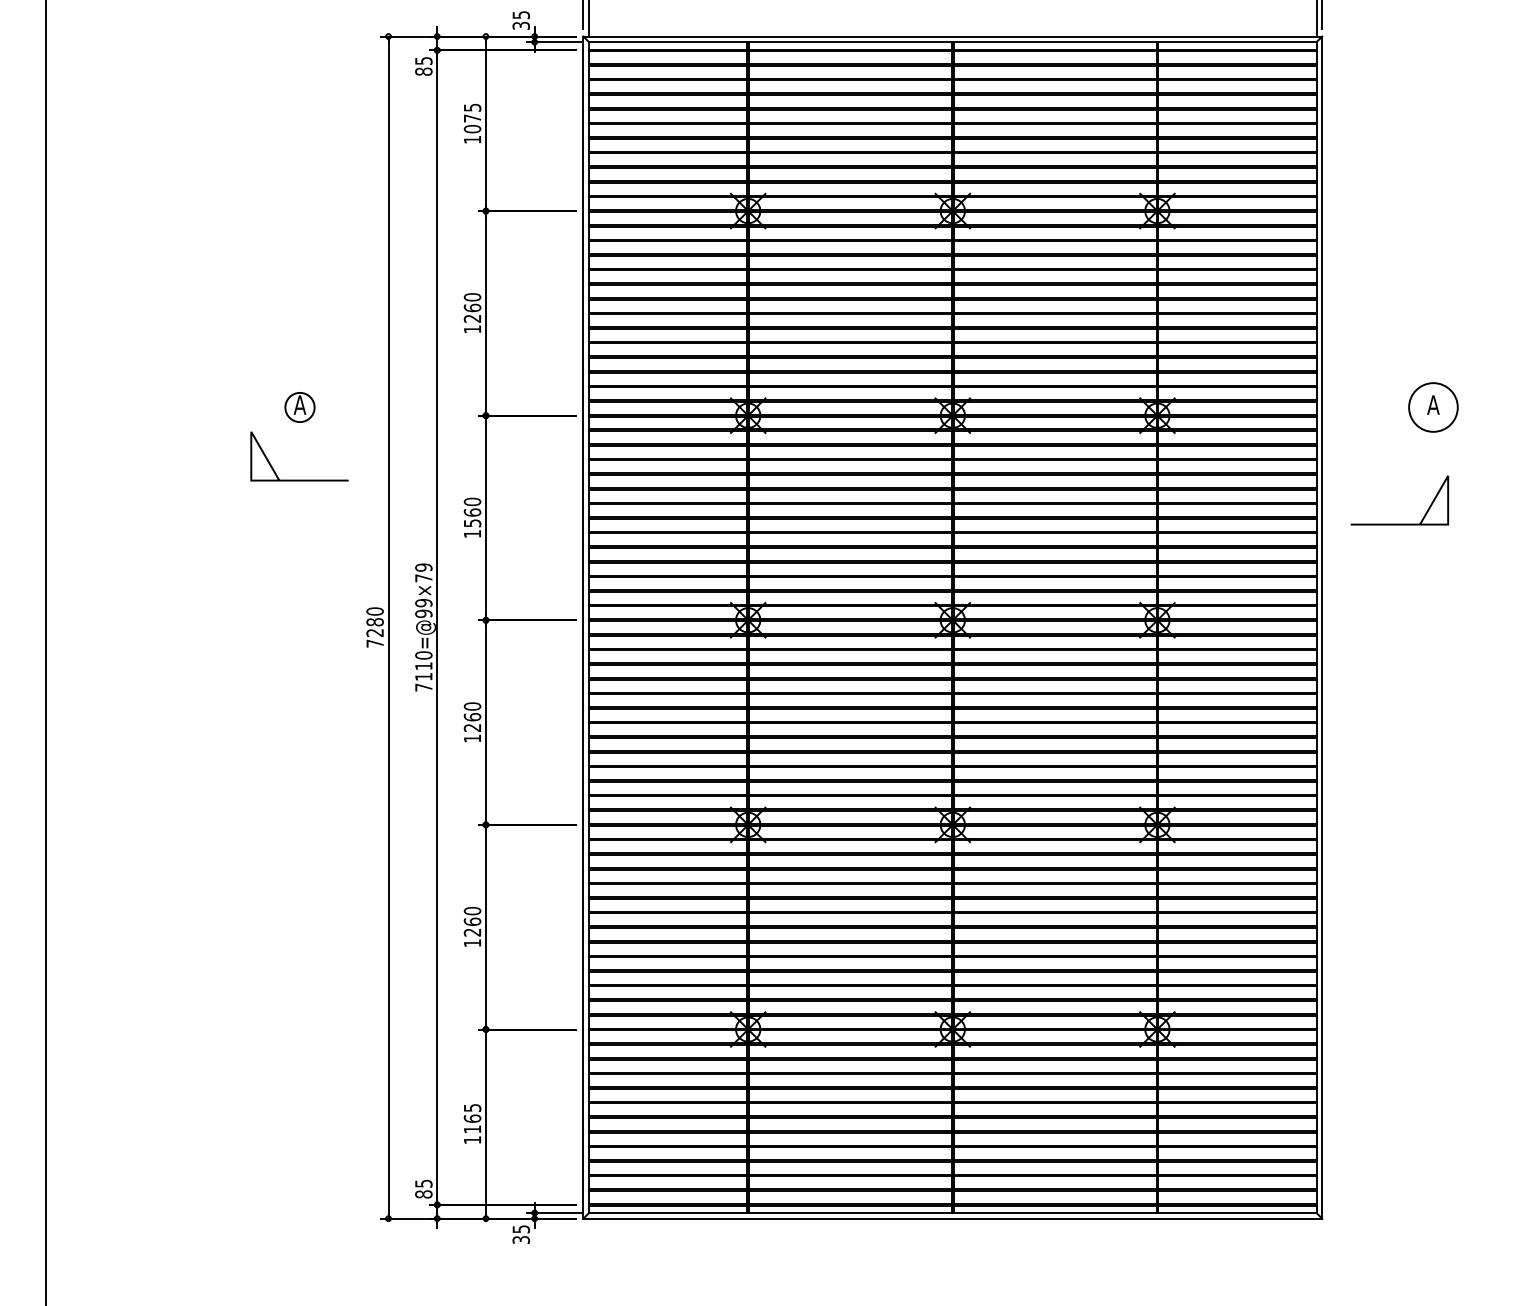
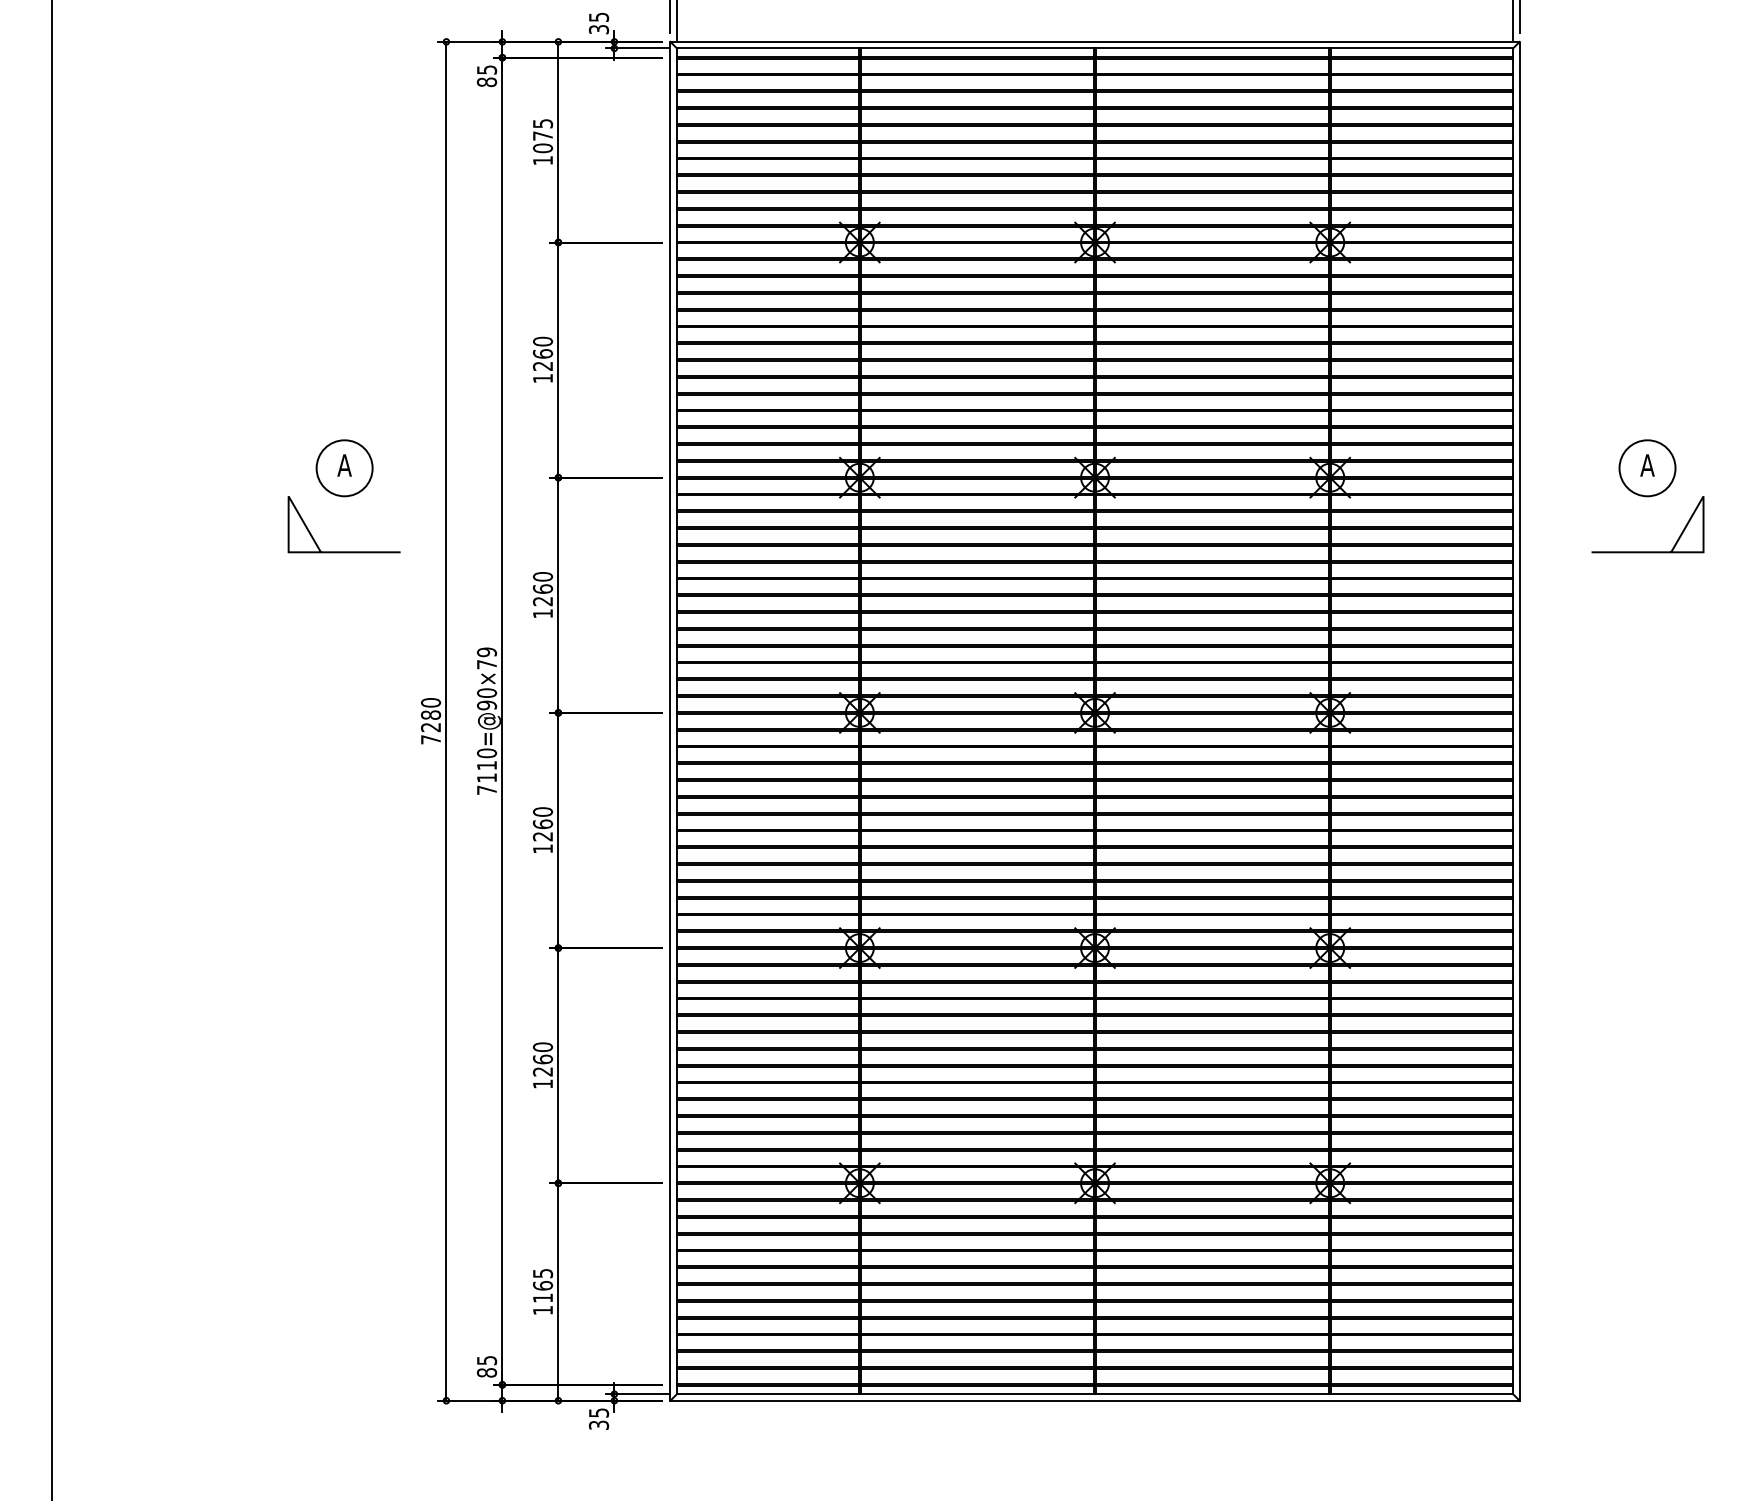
circle: (299, 407) -> (344, 468), size x1.67
text: (472, 523) -> (542, 601), 1560 -> 1260
line: (1399, 523) -> (1647, 551), moved
text: (423, 603) -> (486, 693), 7110=@99×79 -> 7110=@90×79

